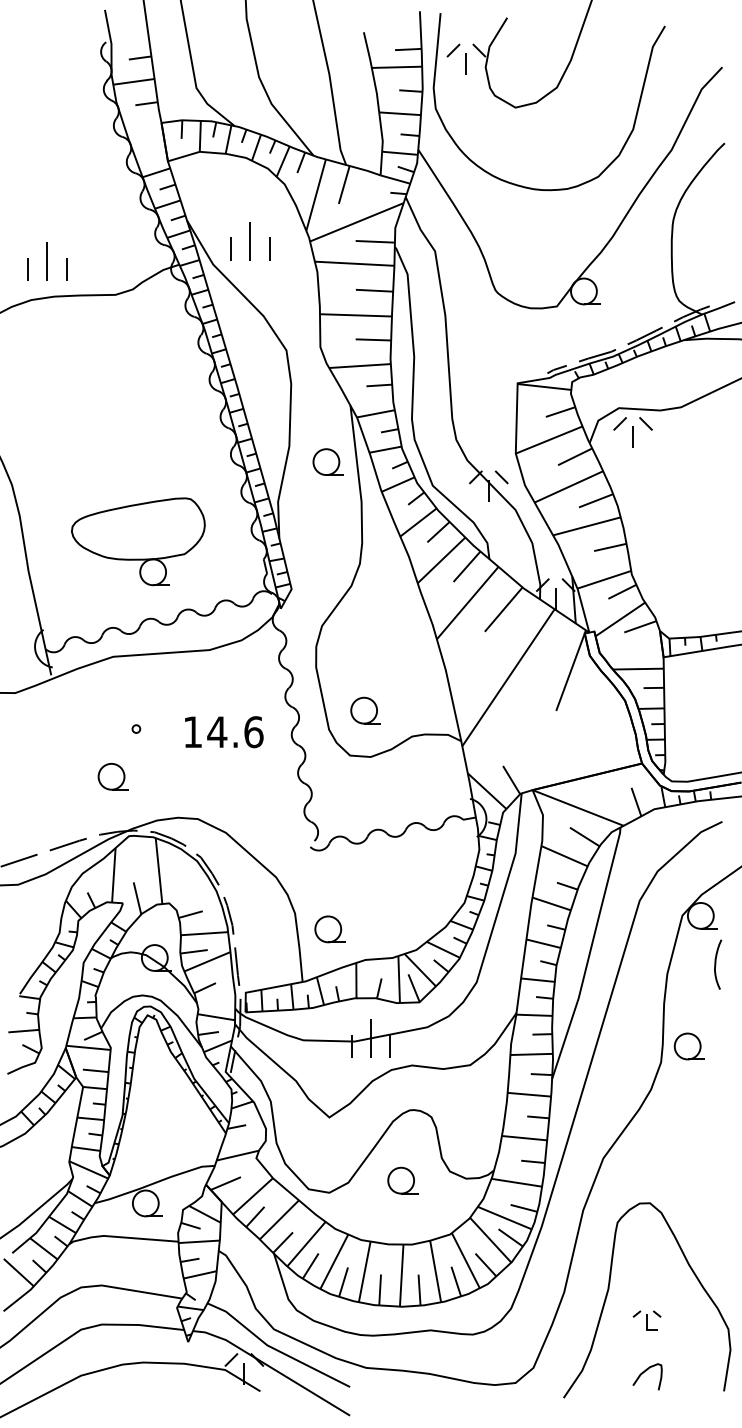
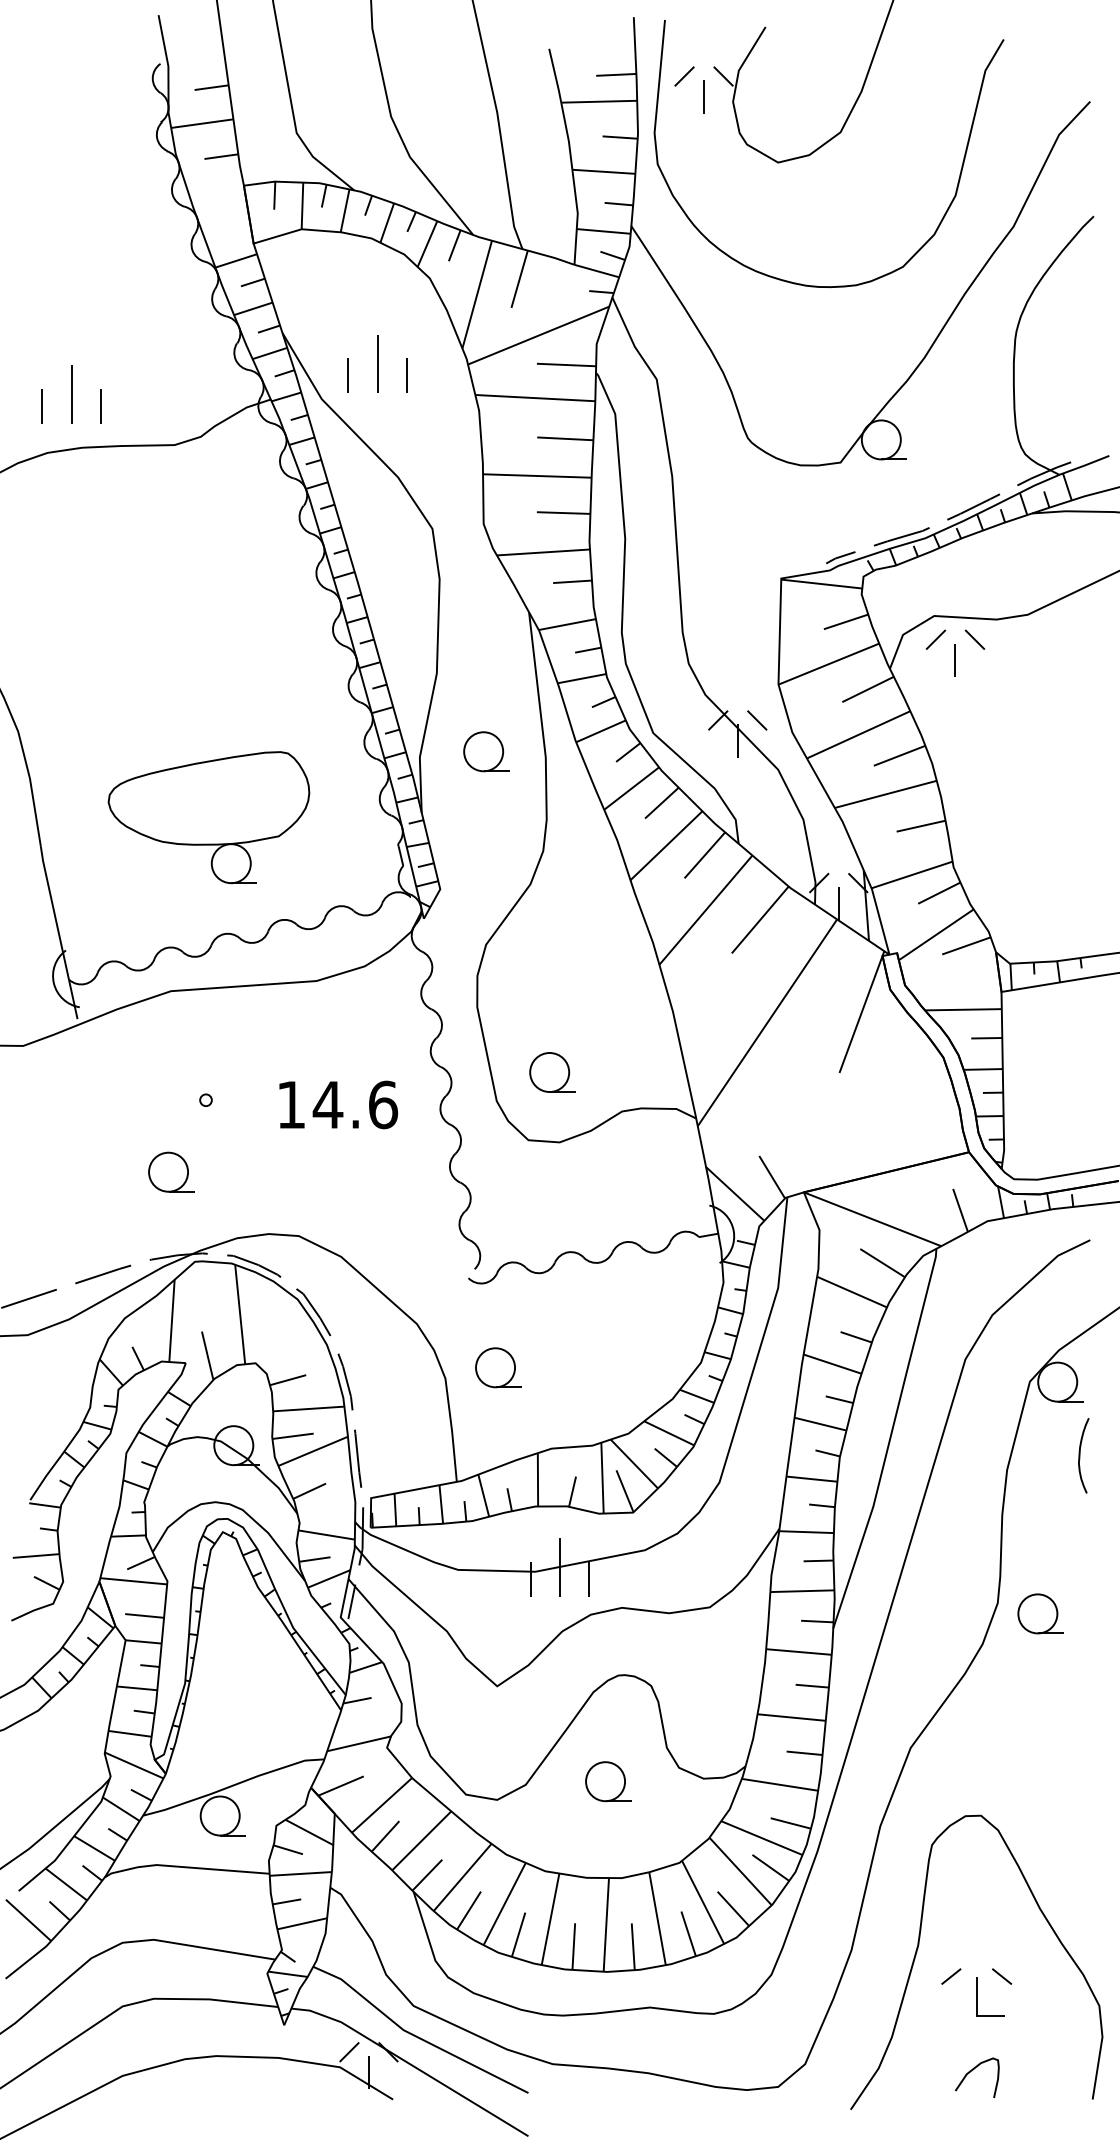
part: (327, 461) -> (485, 750), moved
part: (329, 929) -> (497, 1367), moved
part: (688, 1046) -> (1039, 1613), moved
part: (646, 1320) -> (975, 1992), size x1.67

